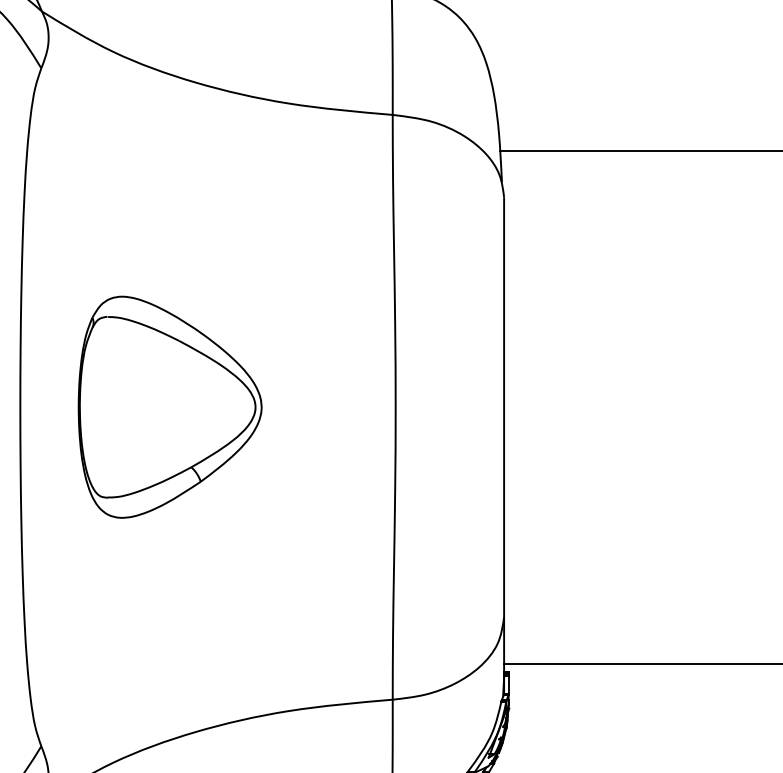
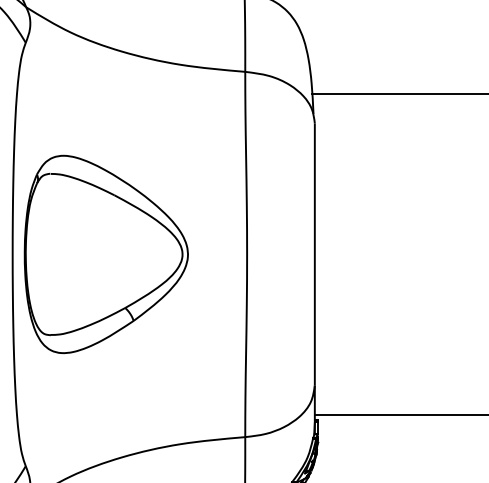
part: (168, 407) -> (105, 254), size x1.43

